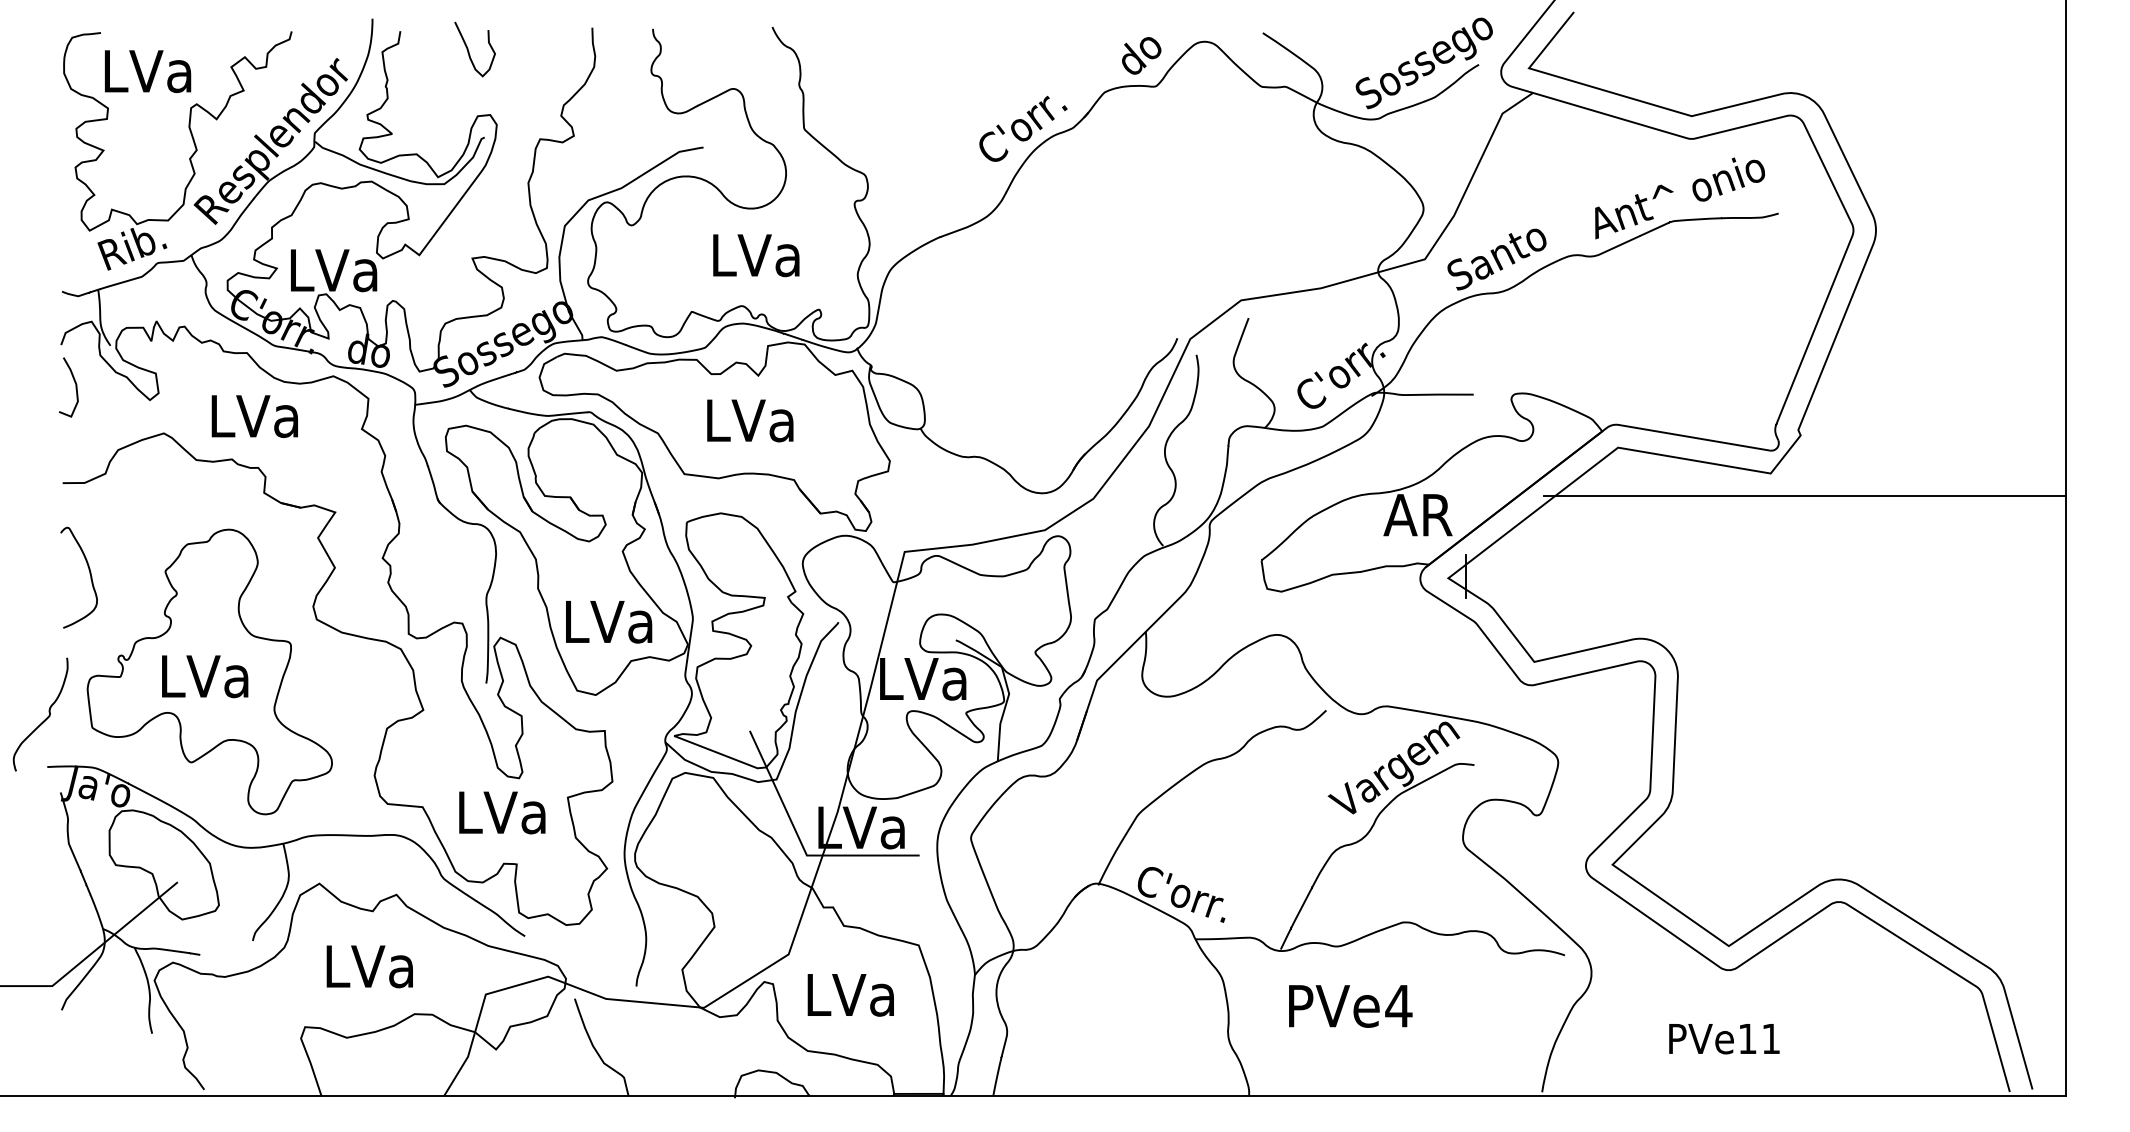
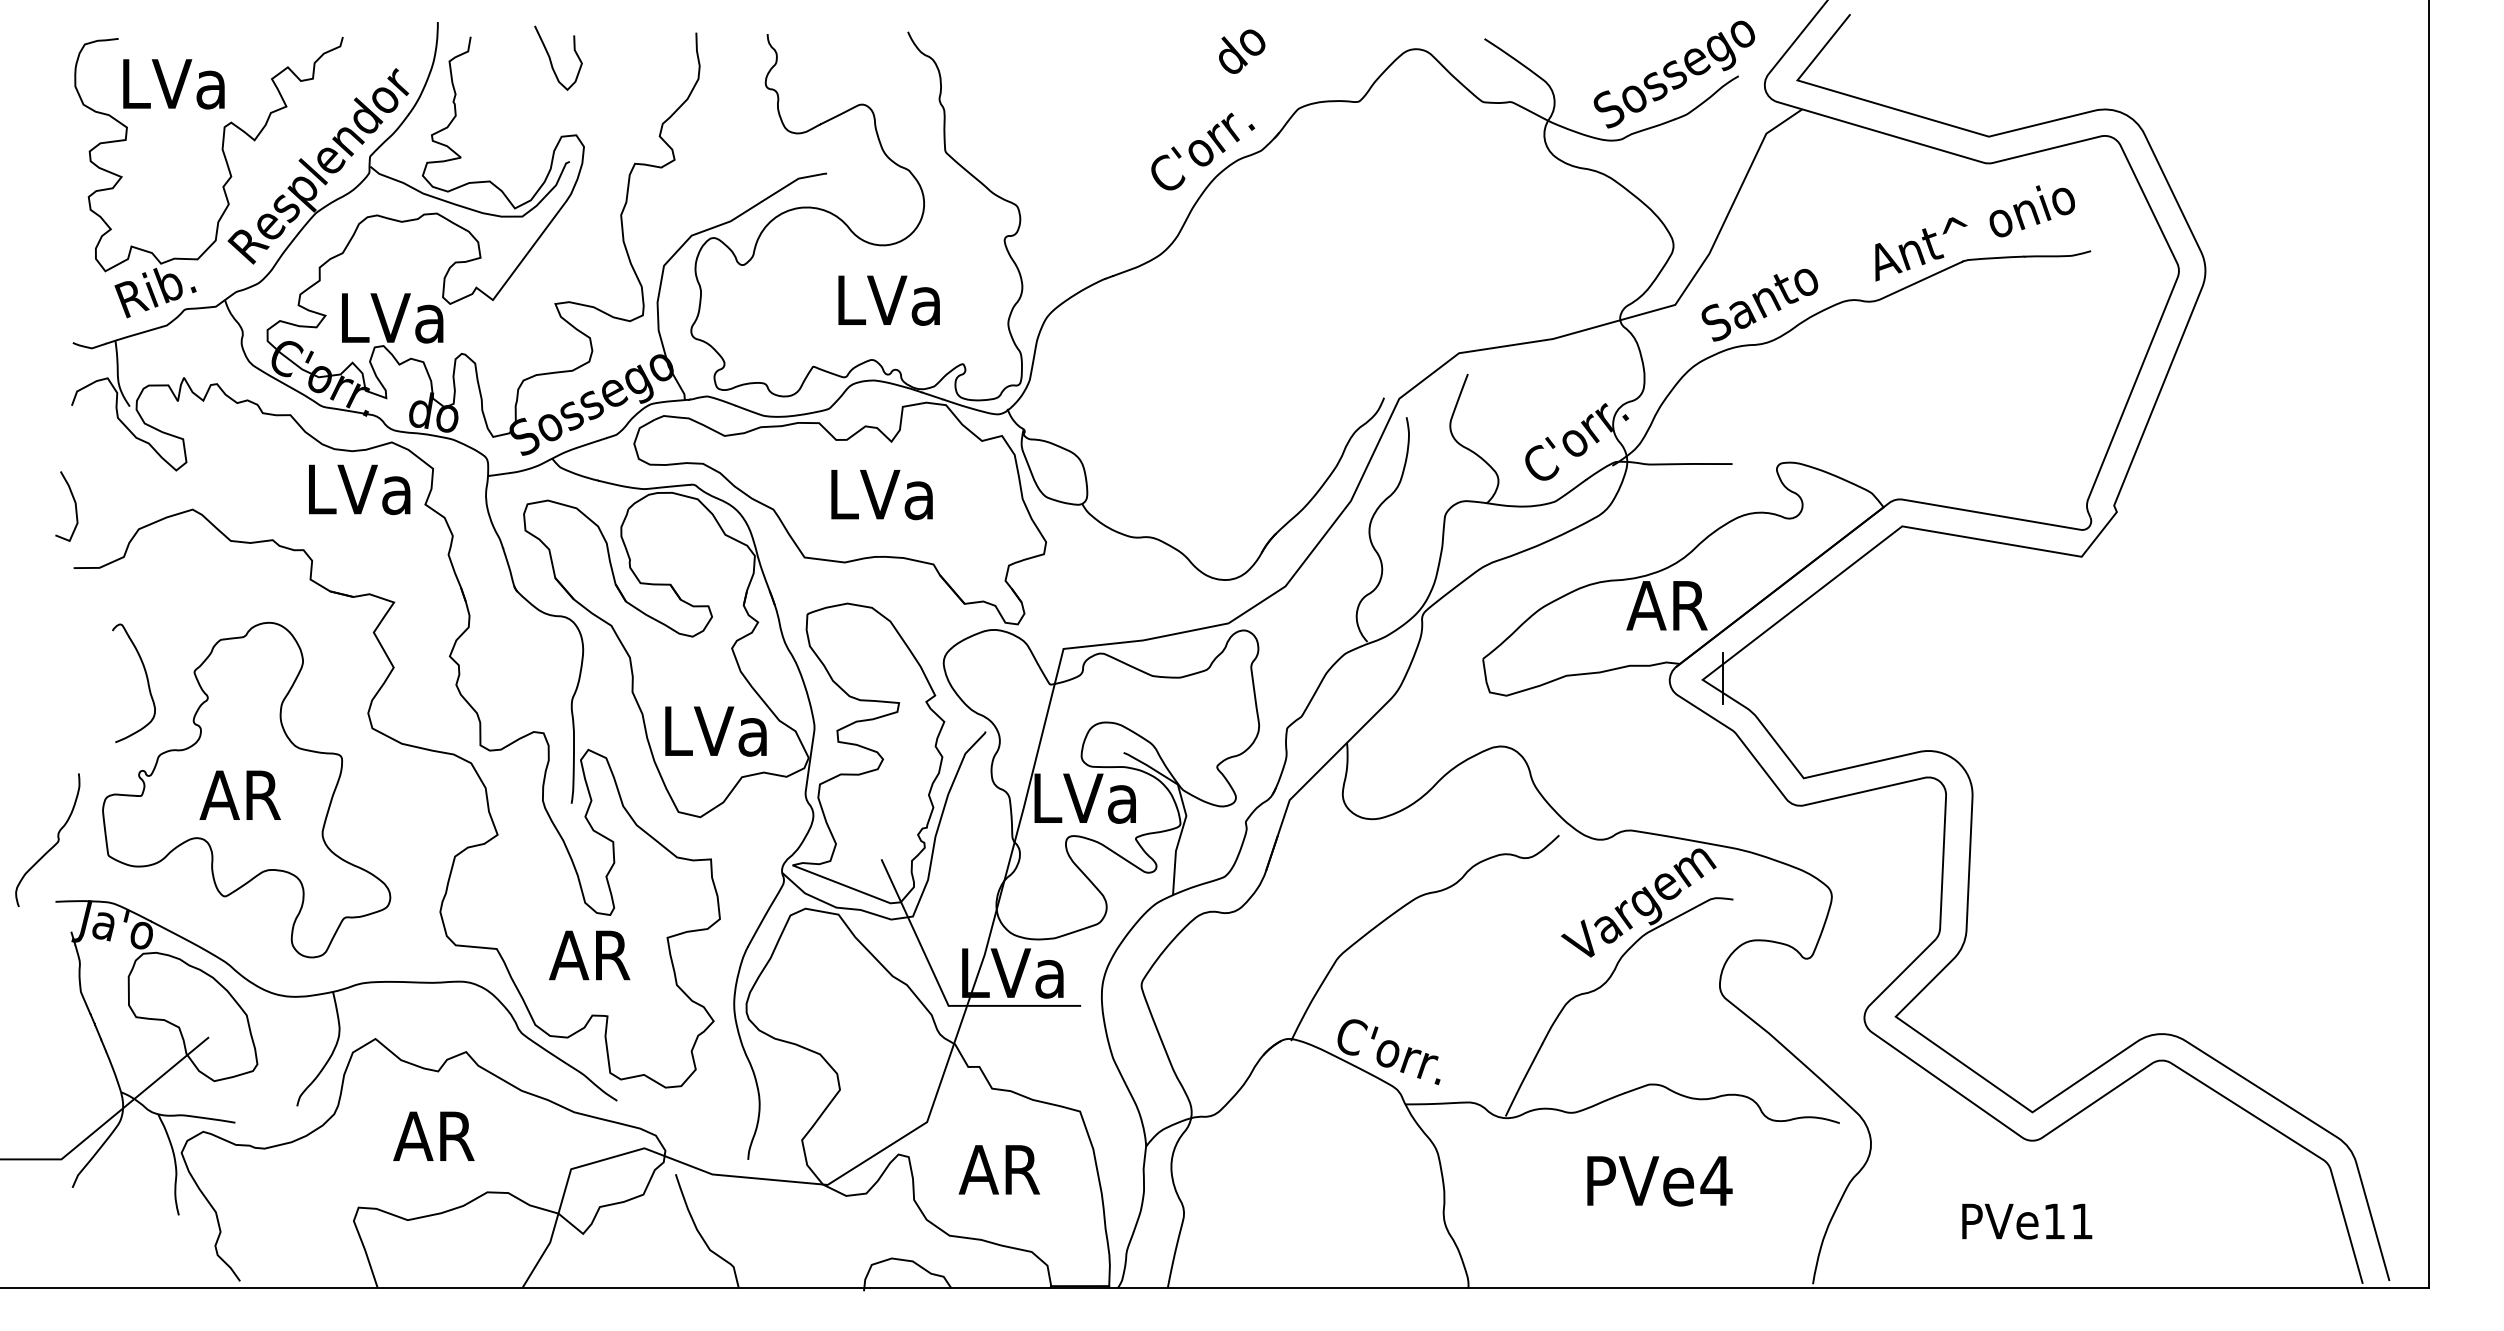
text: (1141, 55) -> (1242, 51), moved
curve: (75, 385) -> (74, 504), moved
text: (254, 416) -> (359, 489), moved
line: (1804, 495) -> (2121, 582), removed
curve: (89, 574) -> (146, 679), moved
text: (204, 676) -> (240, 795), LVa -> AR
text: (502, 812) -> (590, 955), LVa -> AR
text: (369, 966) -> (434, 1136), LVa -> AR
text: (850, 995) -> (999, 1170), LVa -> AR
text: (1350, 1006) -> (1659, 1181), moved

